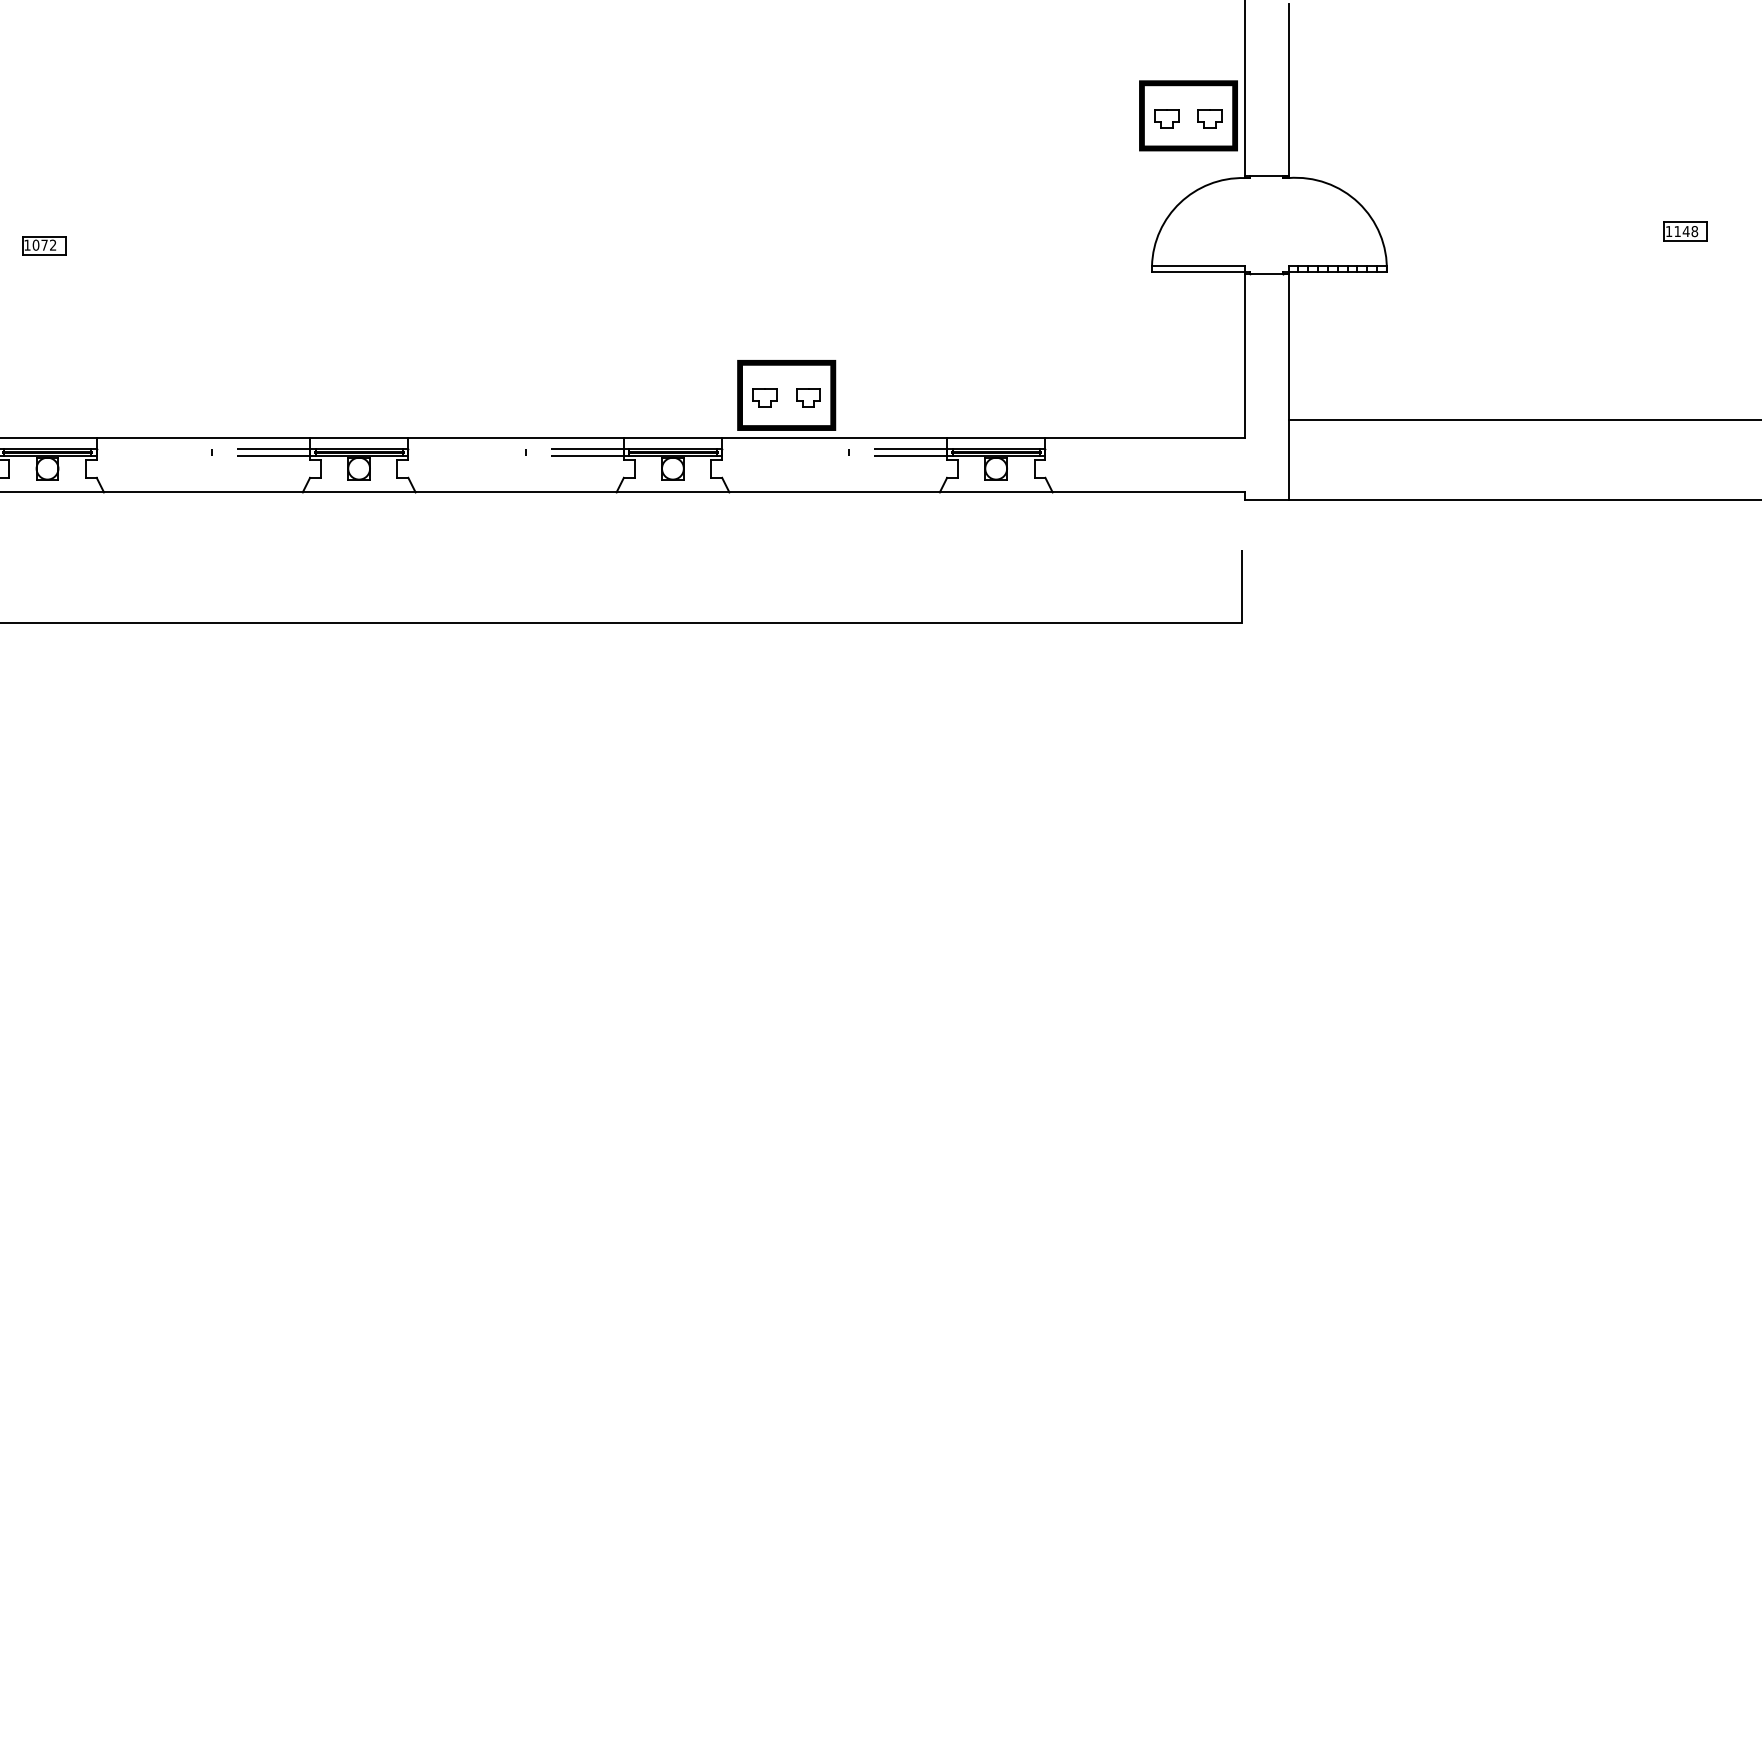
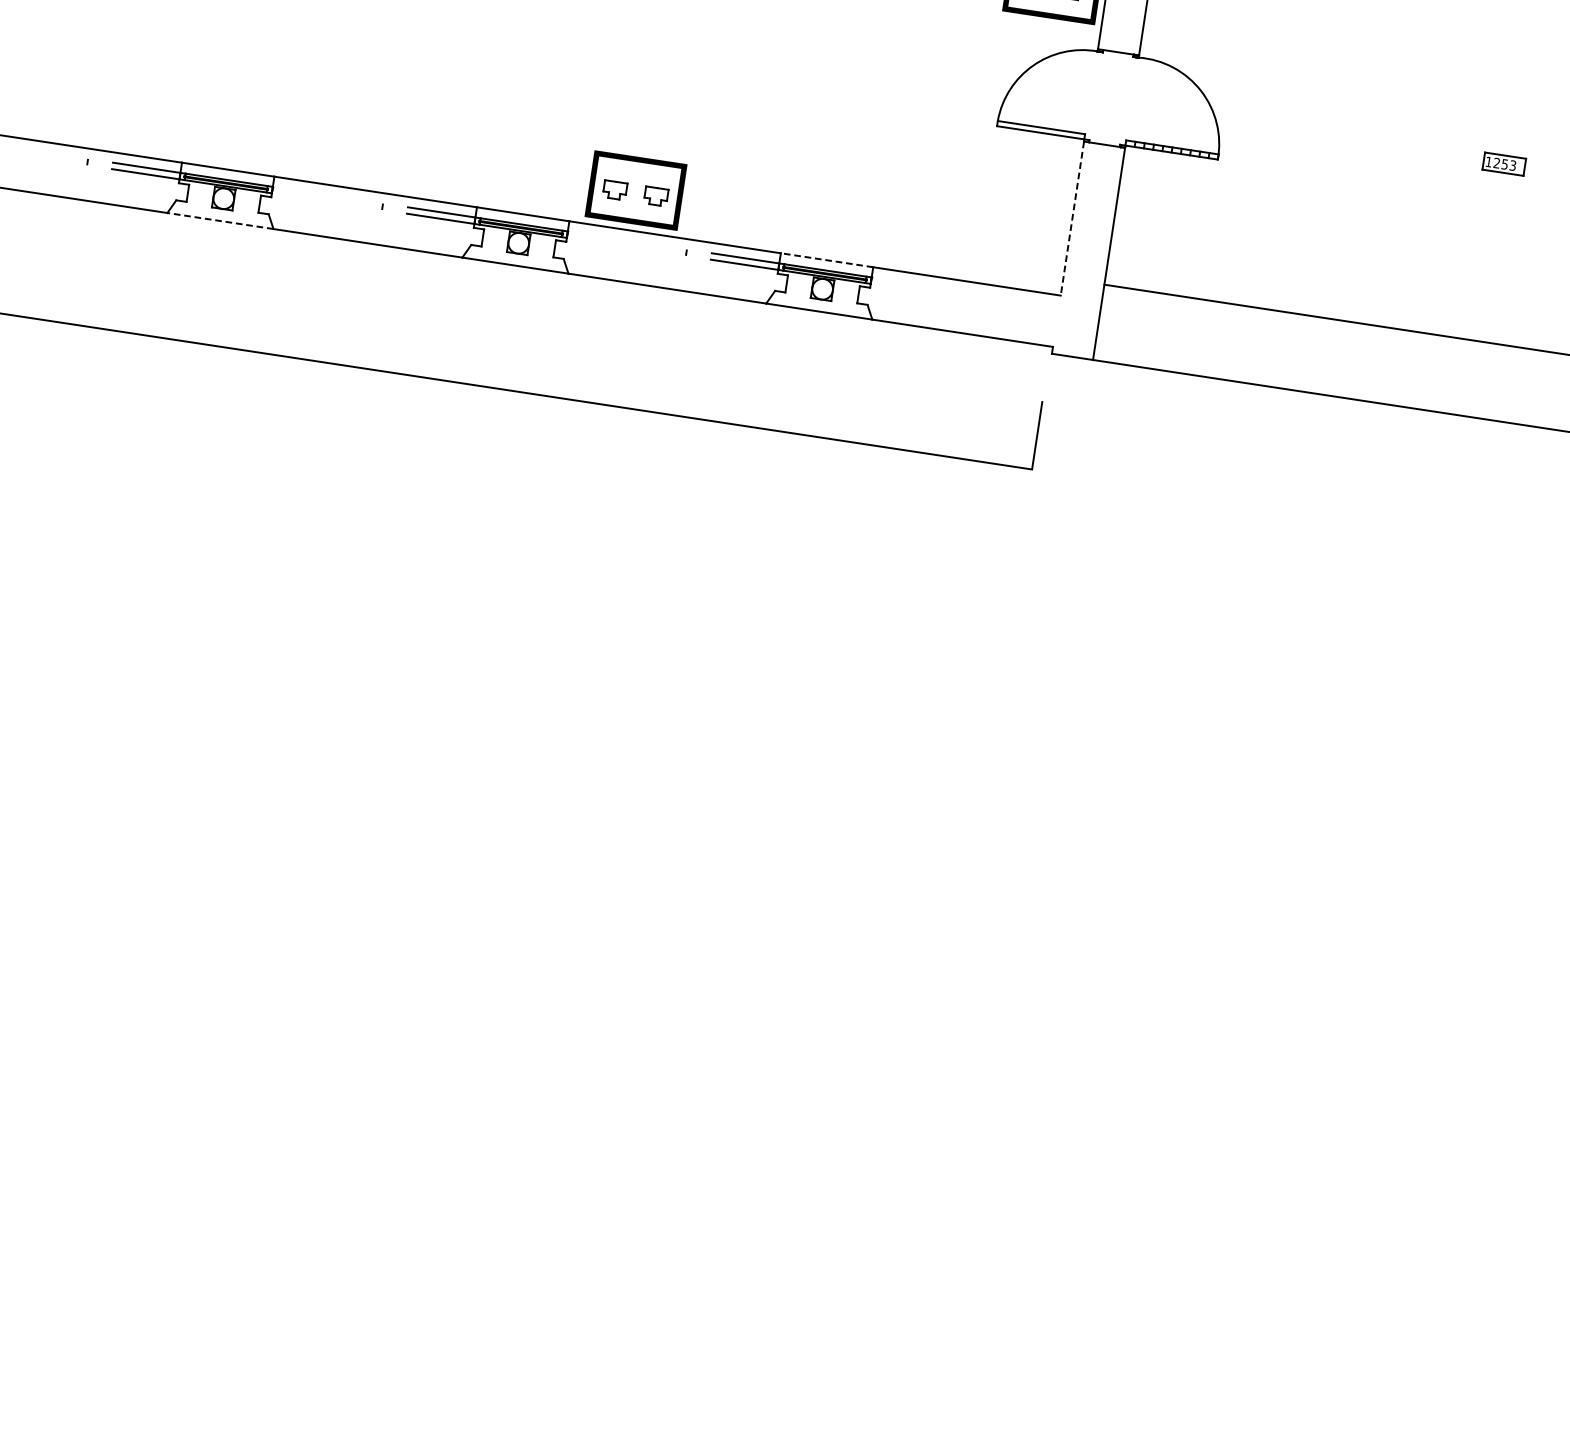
text: (1686, 231) -> (1505, 164), 1148 -> 1253
line: (1244, 355) -> (1072, 218), solid -> dashed
line: (995, 437) -> (826, 259), solid -> dashed
line: (358, 492) -> (219, 220), solid -> dashed

